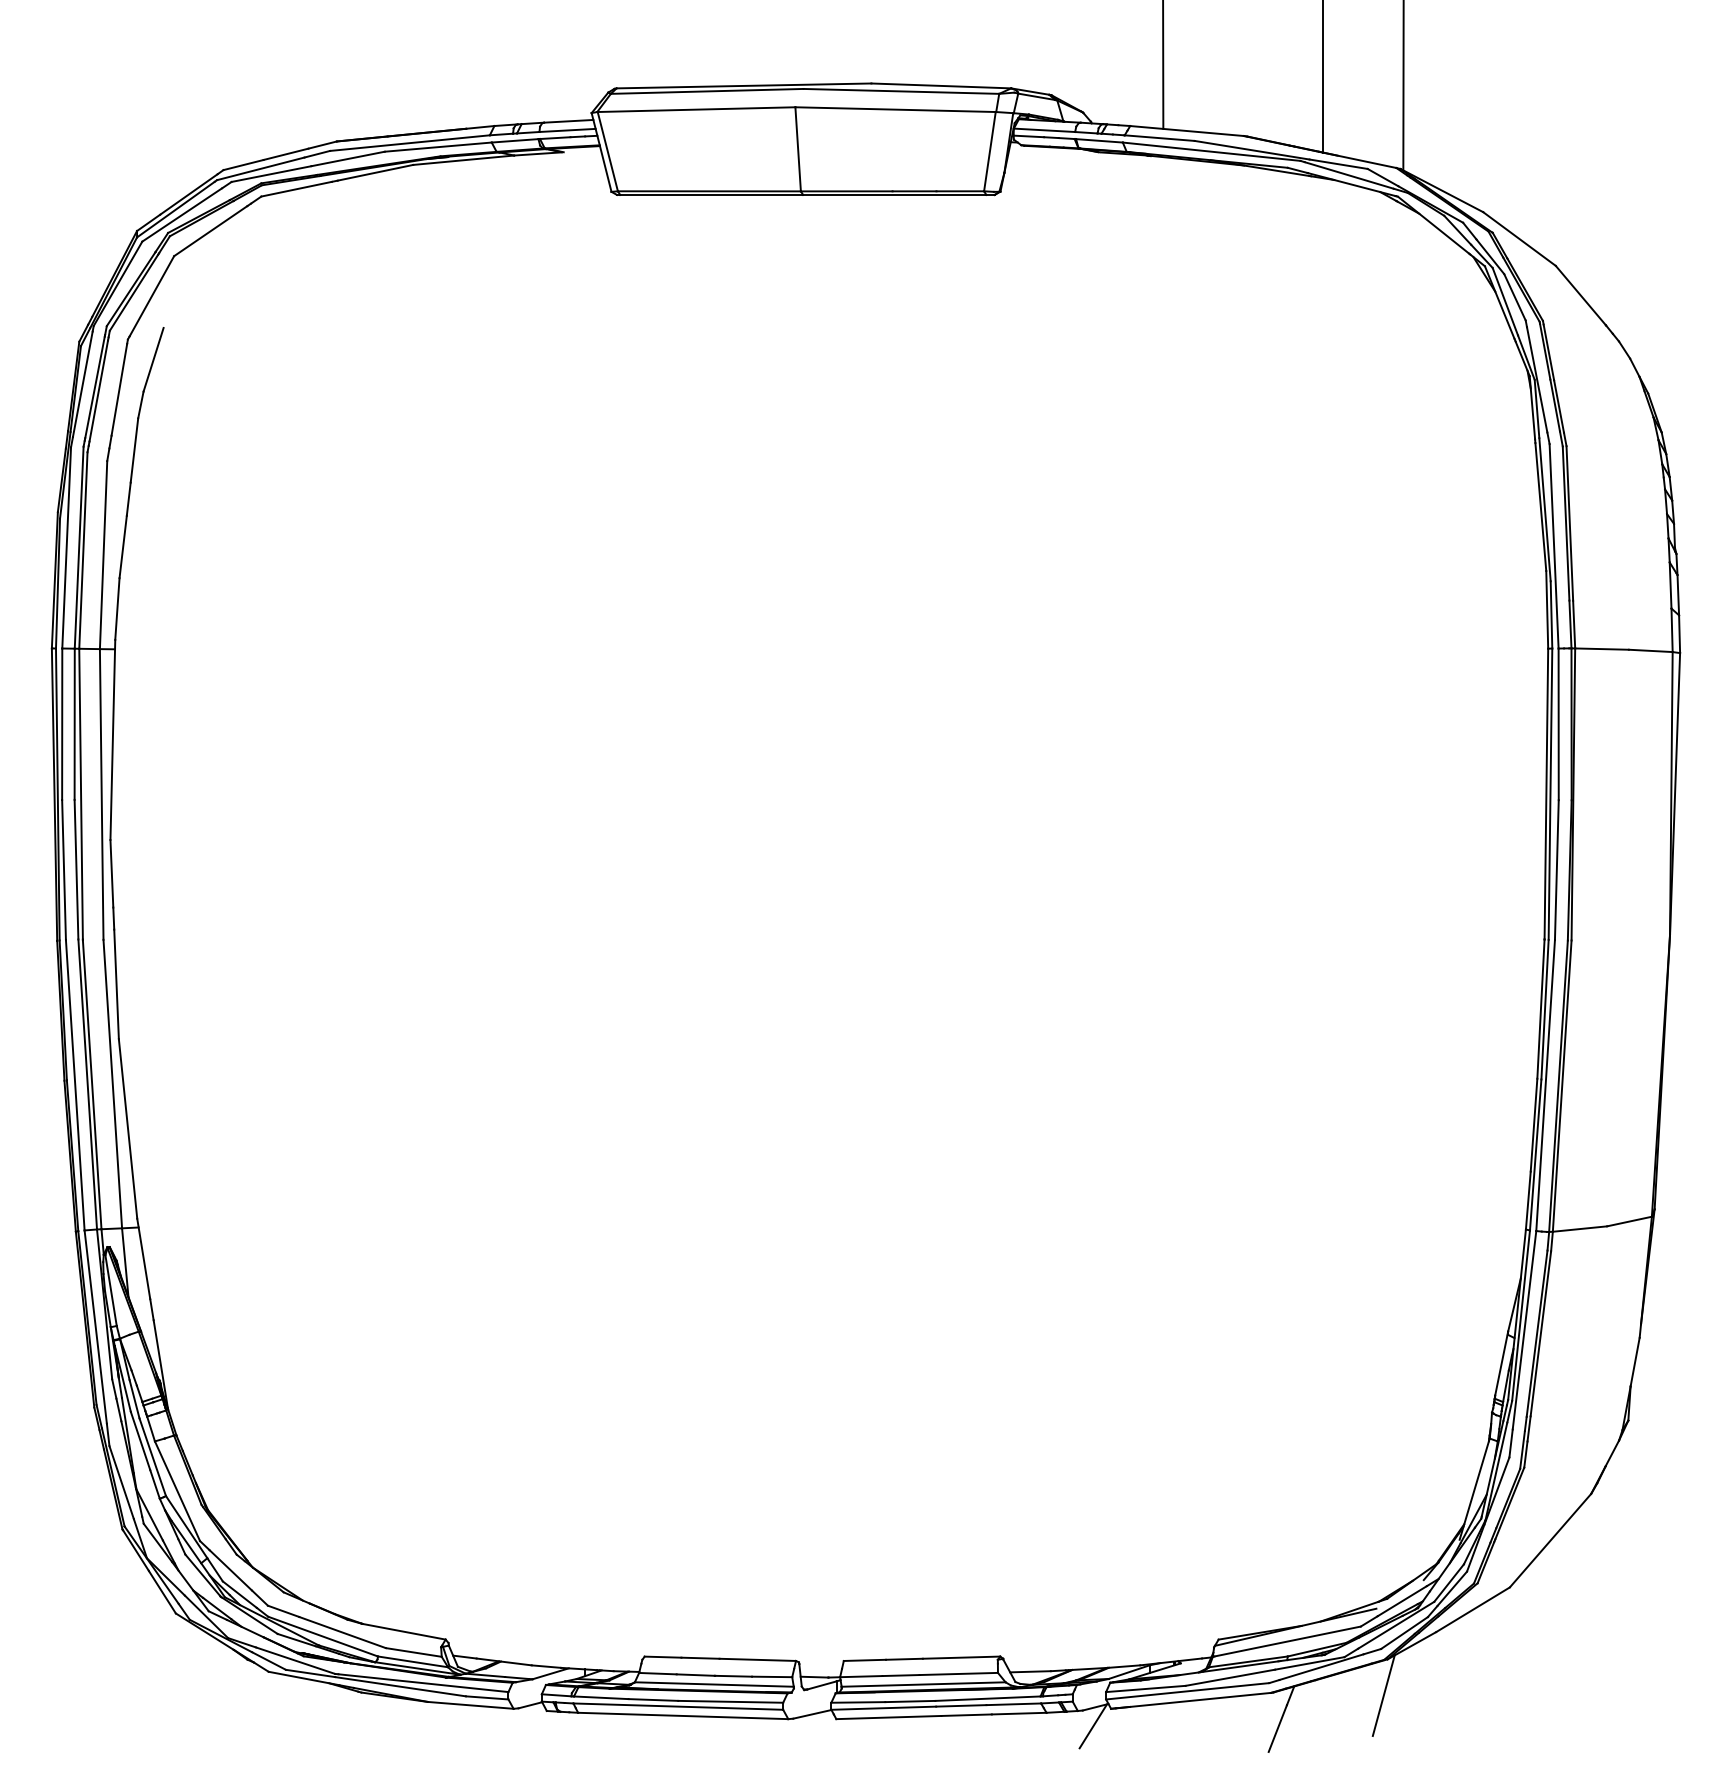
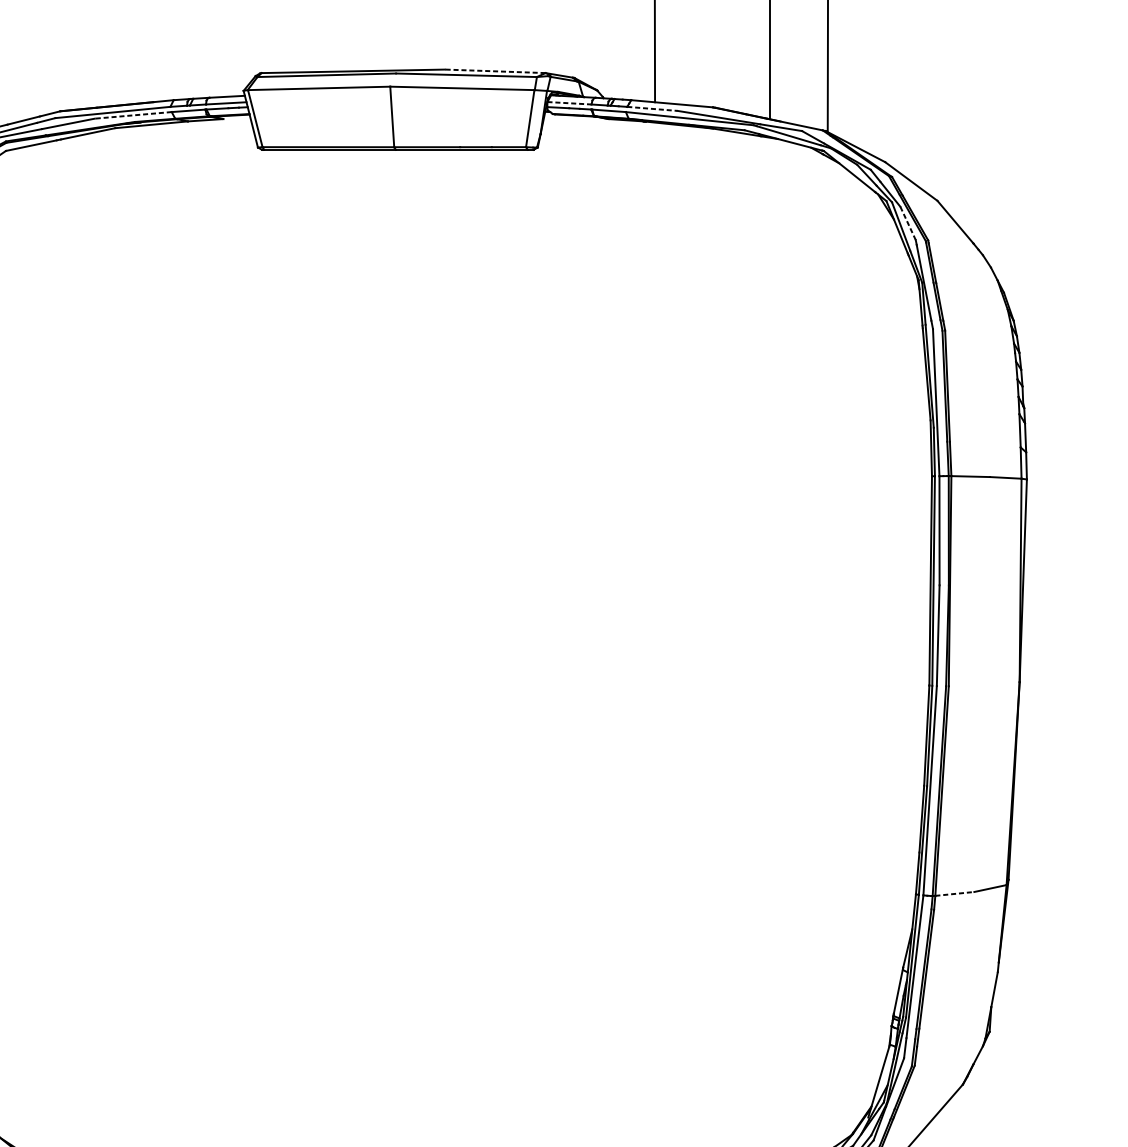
line: (941, 85) -> (495, 71), solid -> dashed
line: (1044, 130) -> (569, 103), solid -> dashed
line: (1160, 138) -> (653, 109), solid -> dashed
line: (438, 147) -> (133, 115), solid -> dashed
line: (1515, 297) -> (908, 223), solid -> dashed
line: (1580, 1229) -> (955, 894), solid -> dashed

